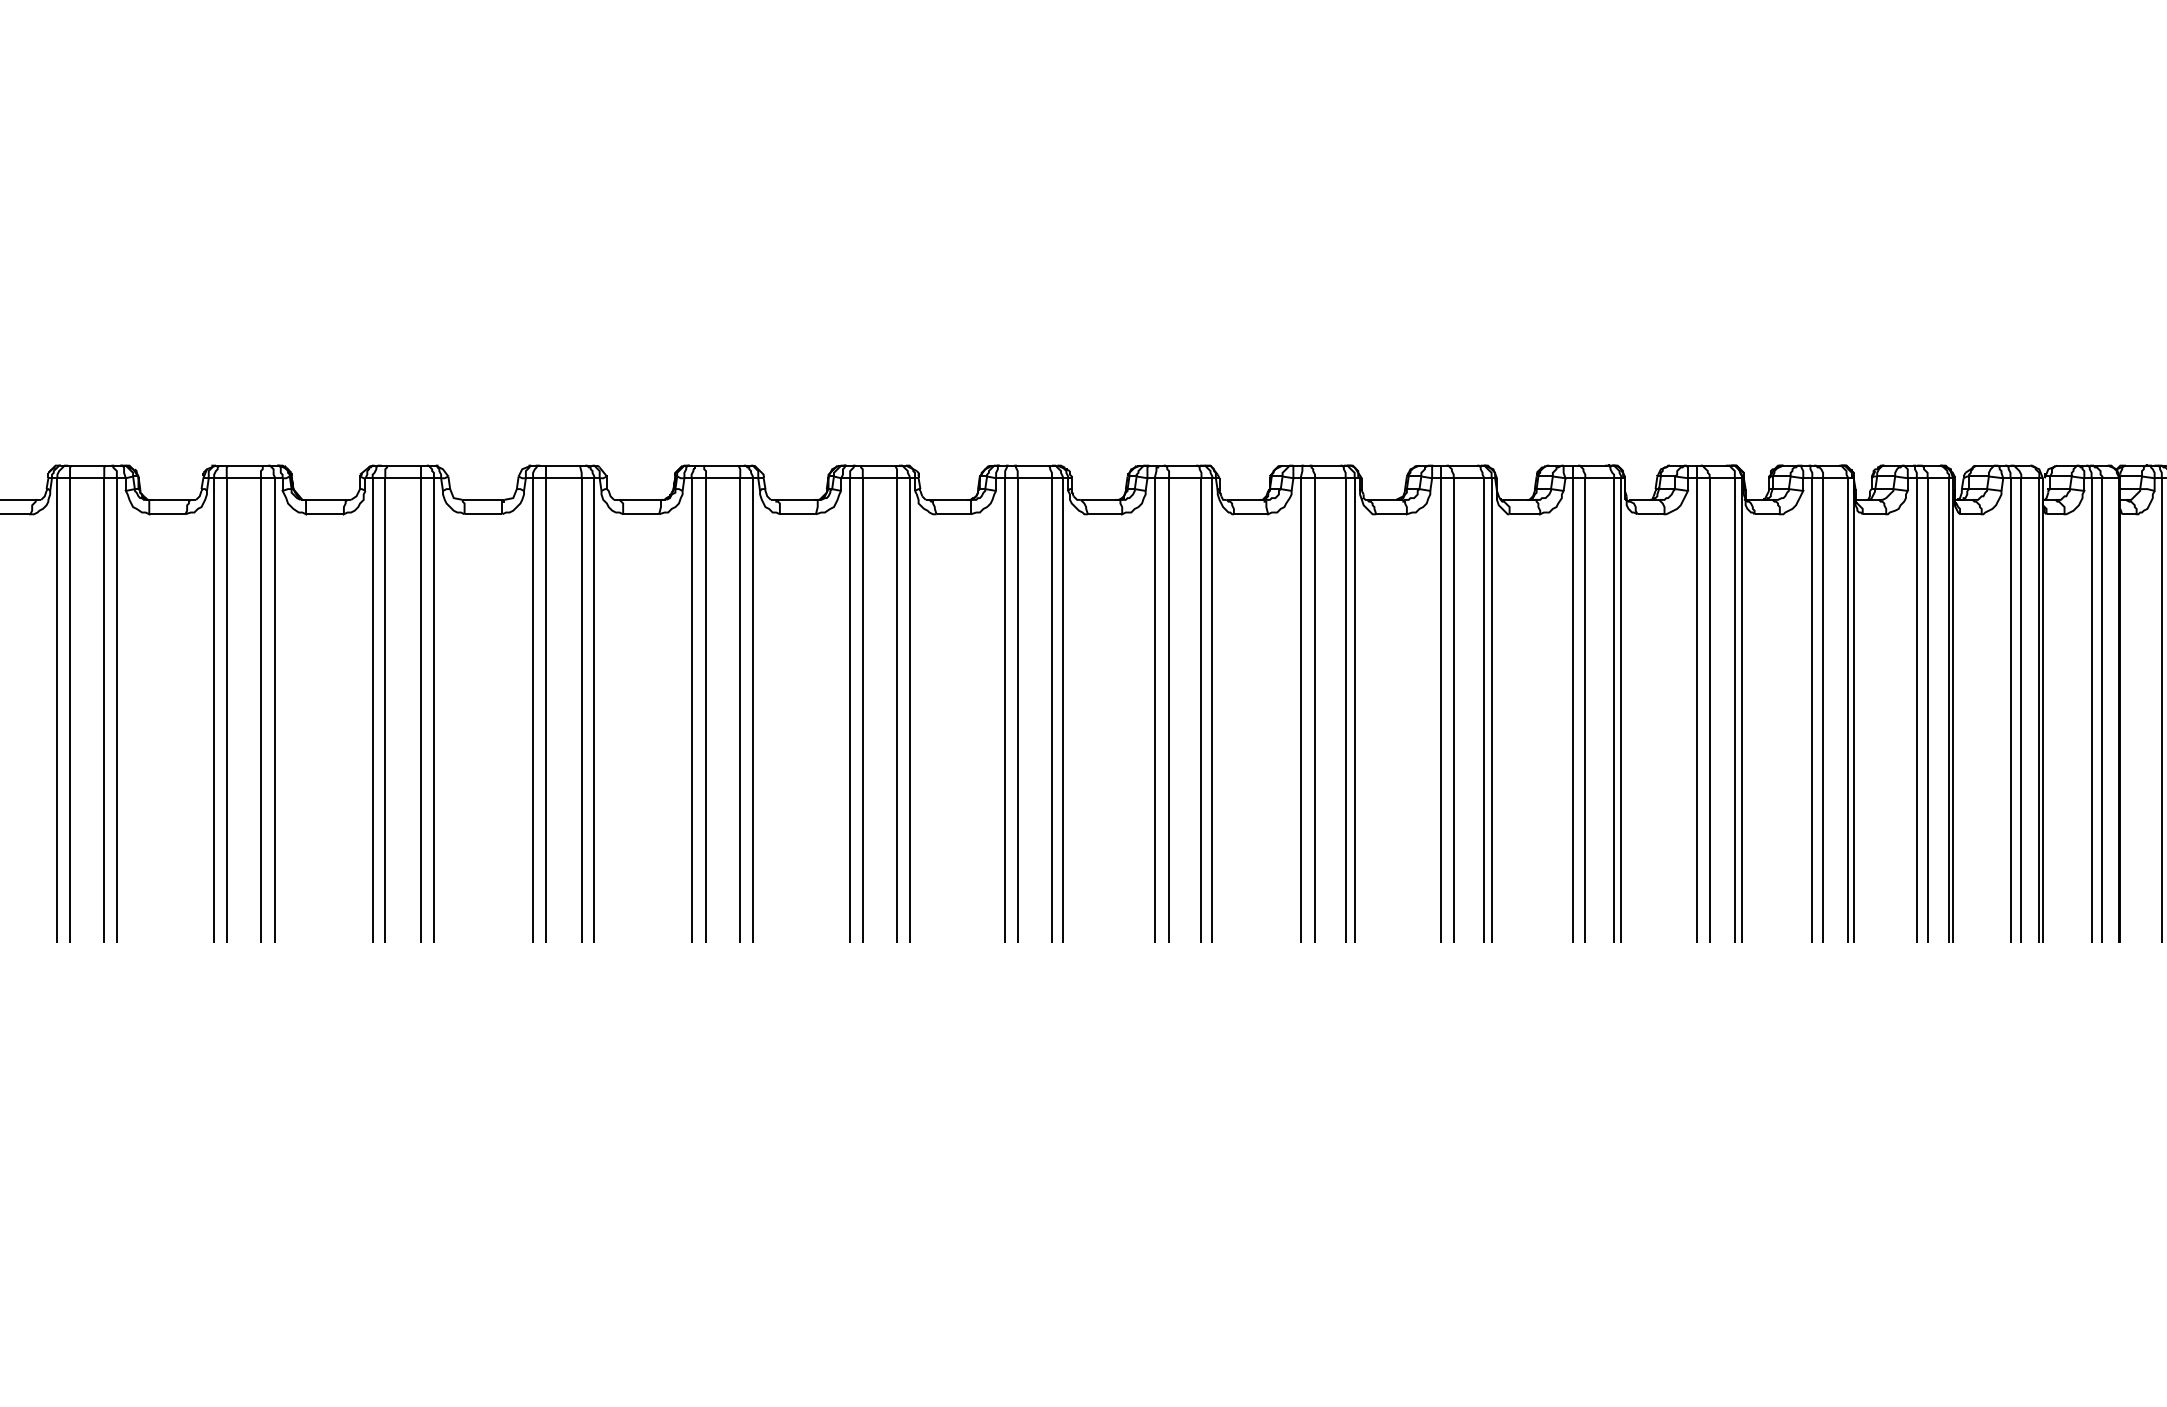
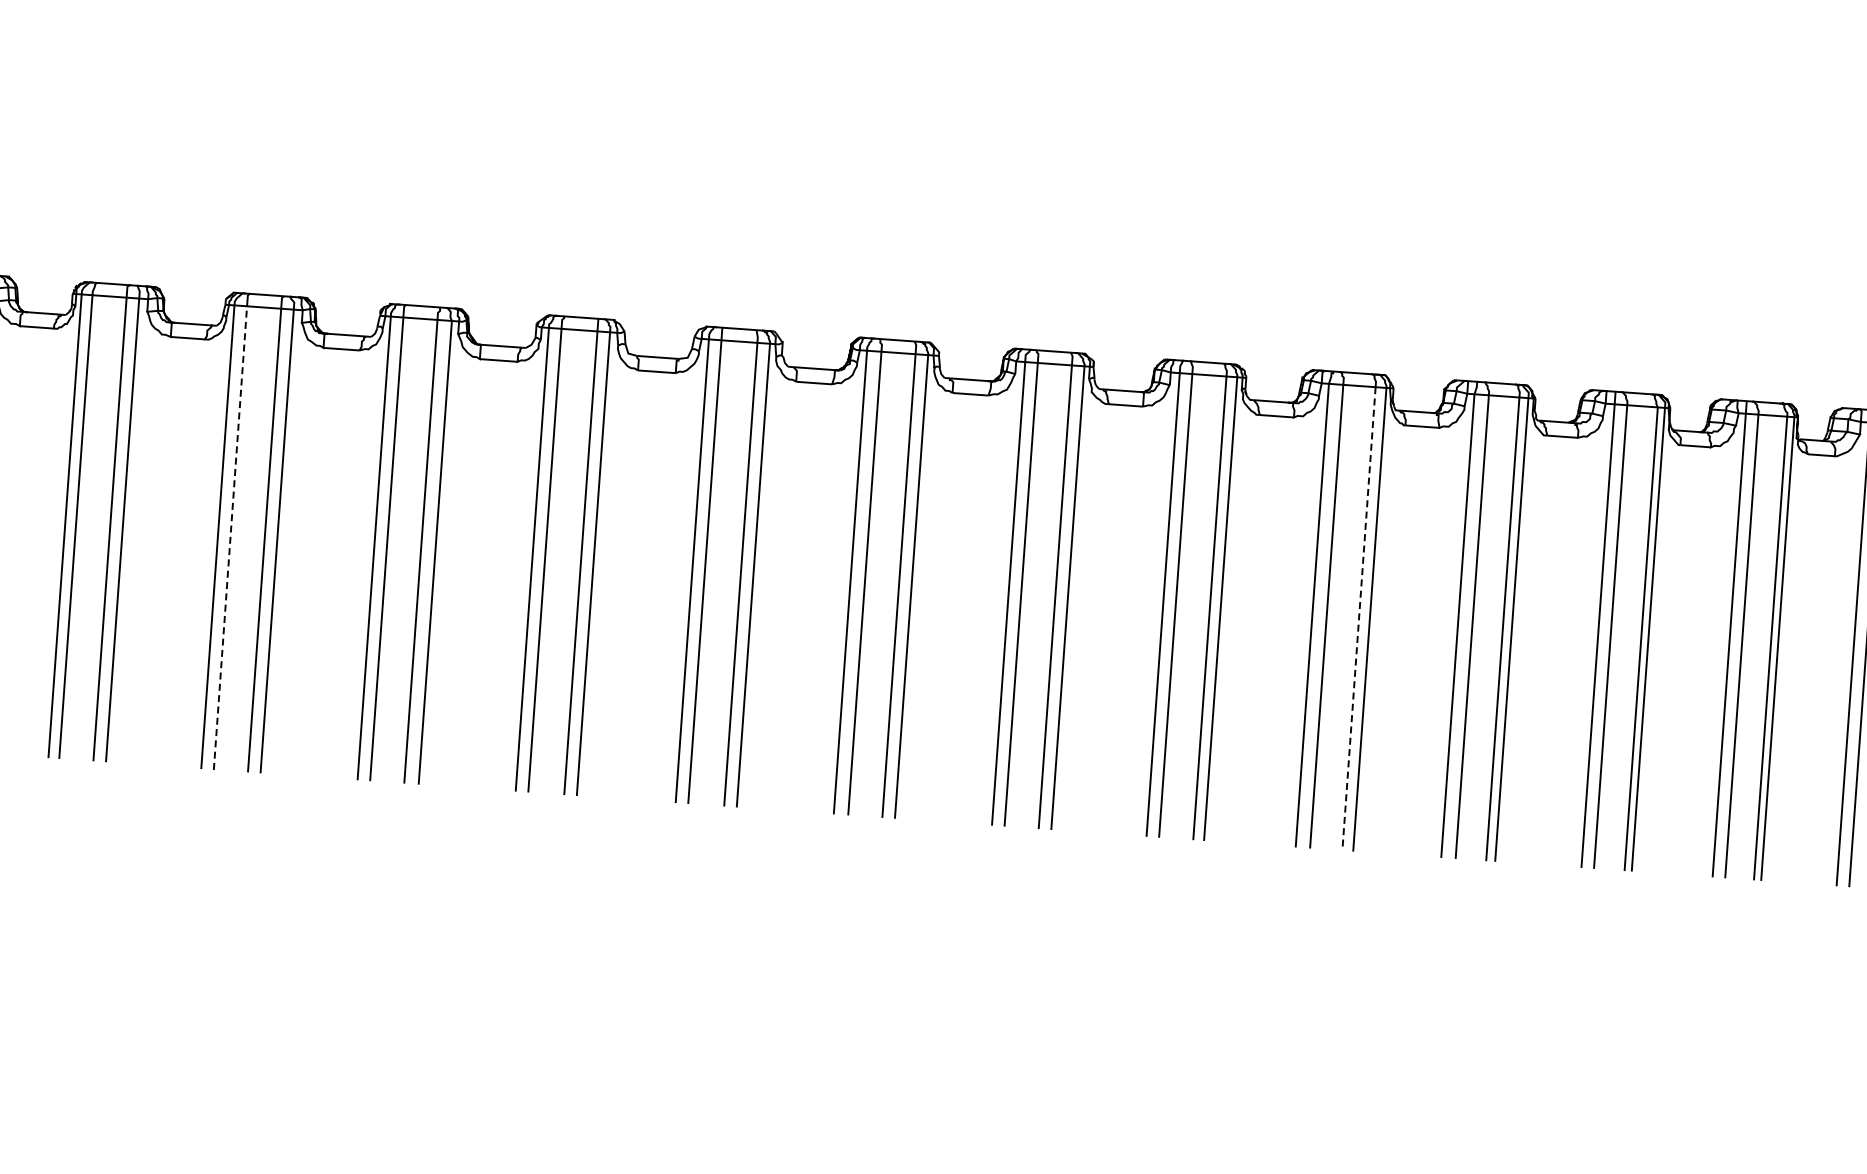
line: (70, 710) -> (230, 537), solid -> dashed
line: (1201, 711) -> (1358, 619), solid -> dashed

